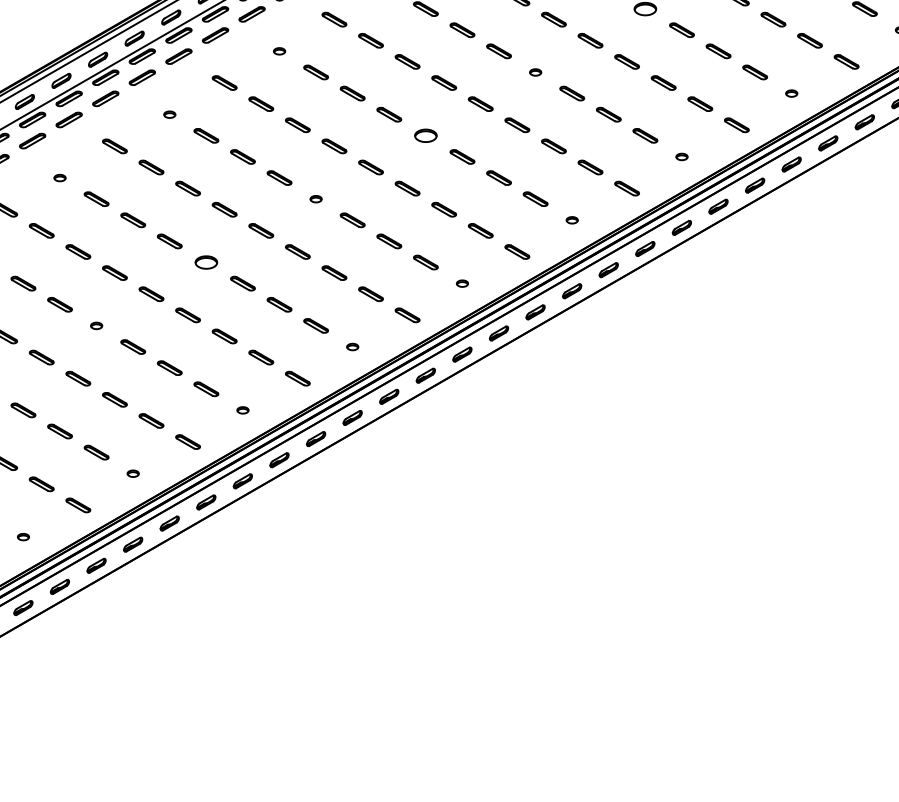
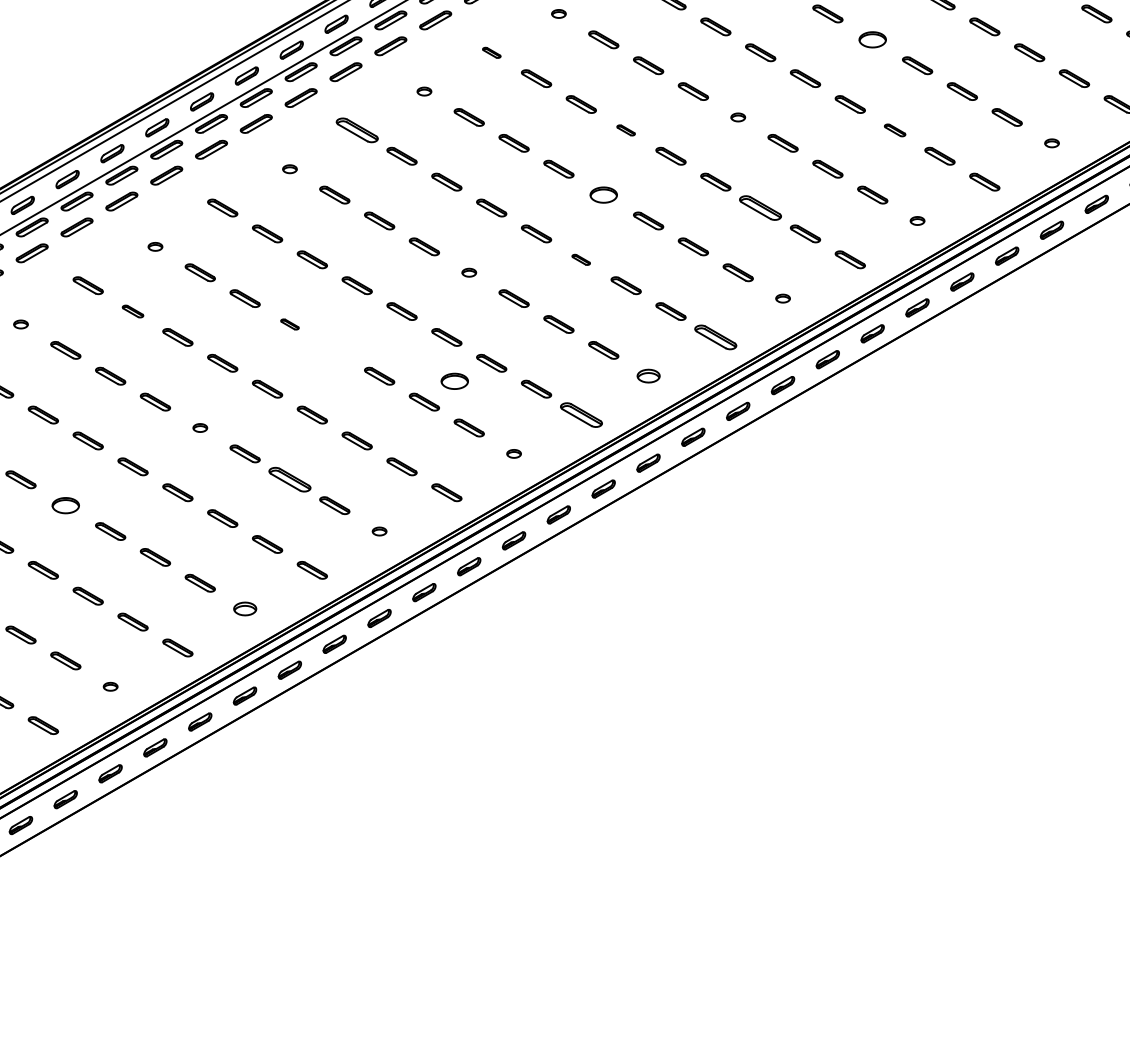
part: (334, 19) -> (491, 52), size x0.6
part: (224, 83) -> (356, 130), size x1.4
part: (443, 83) -> (625, 130), size x0.6
part: (663, 83) -> (894, 130), size x0.7
part: (553, 145) -> (760, 207), size x1.4
part: (406, 188) -> (580, 259), size x0.6
part: (41, 230) -> (132, 311), size x0.7
part: (169, 241) -> (289, 324), size x0.6
part: (517, 252) -> (715, 337), size x1.4
part: (206, 261) -> (454, 380), moved
part: (462, 283) -> (648, 376), size x1.6
part: (406, 314) -> (580, 414), size x1.4
part: (169, 367) -> (289, 479), size x1.4
part: (132, 474) -> (244, 609), size x1.6

